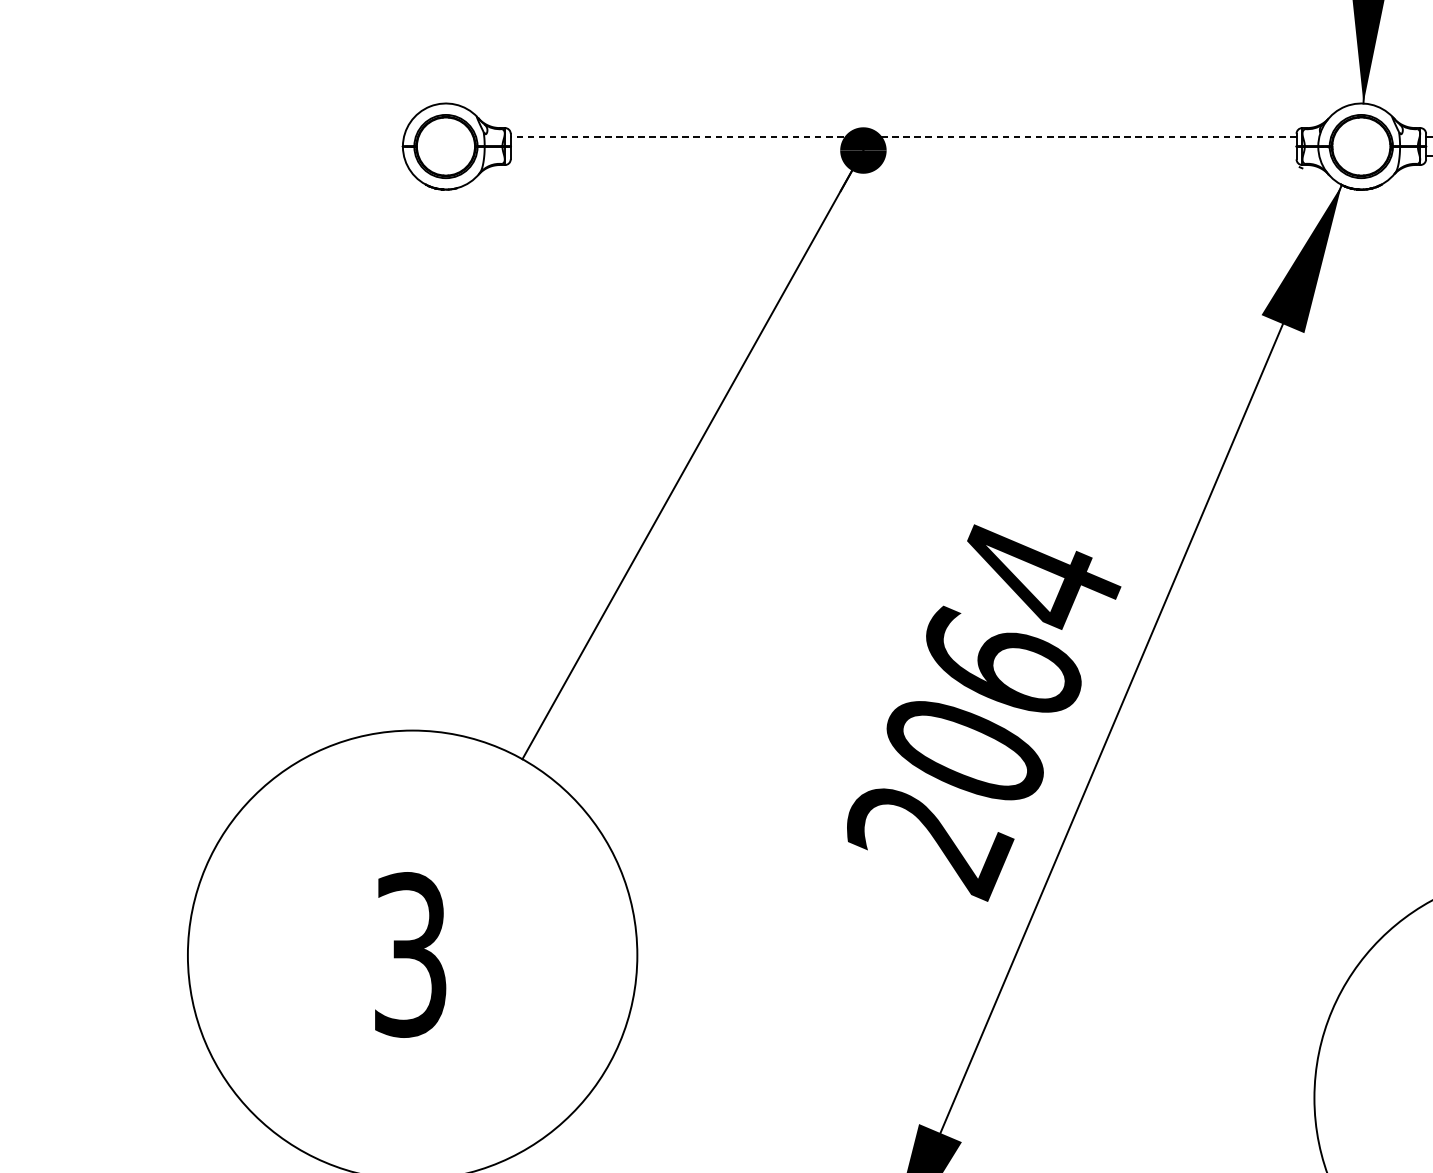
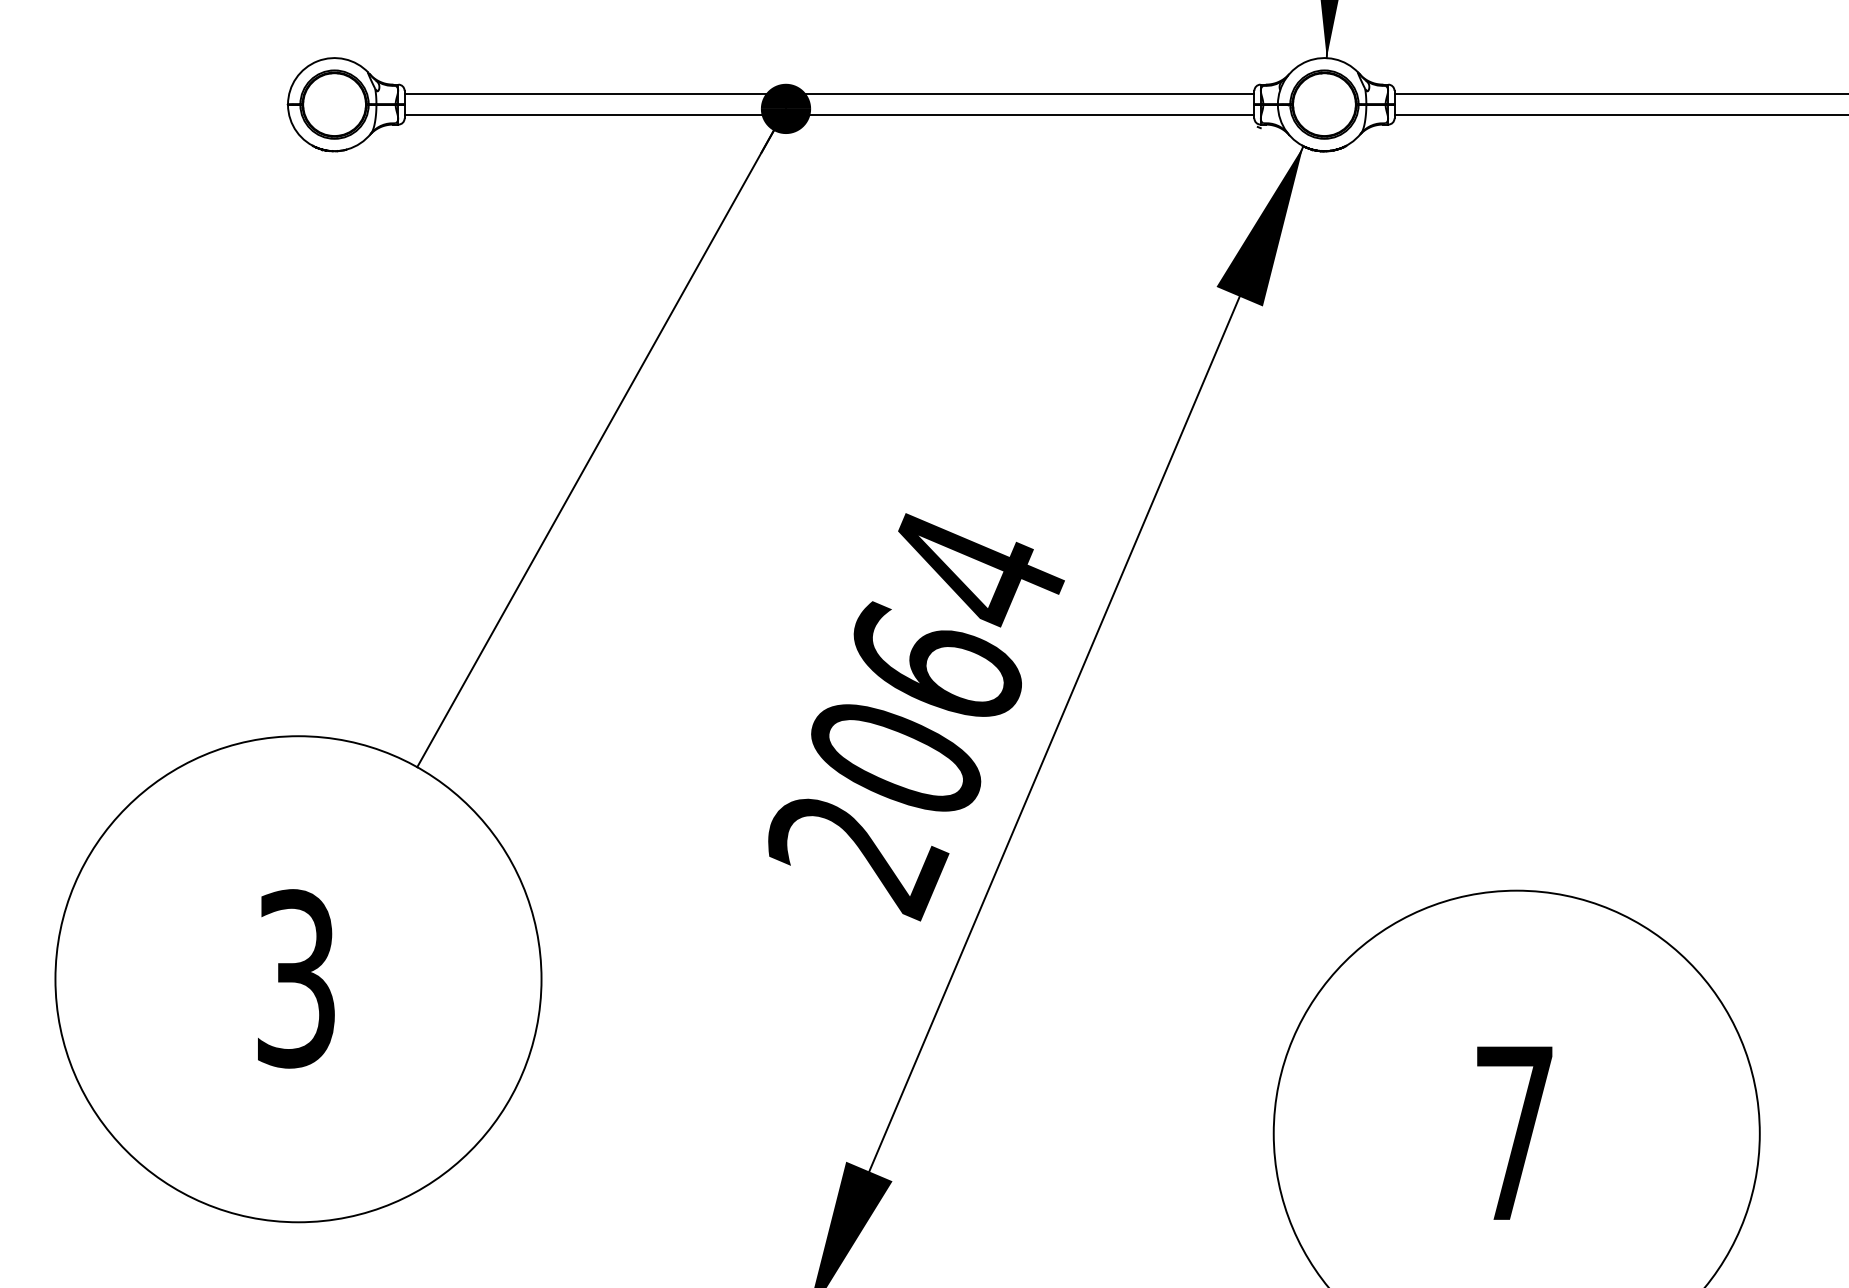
line: (903, 137) -> (829, 94), dashed -> solid
line: (903, 156) -> (829, 115), added

